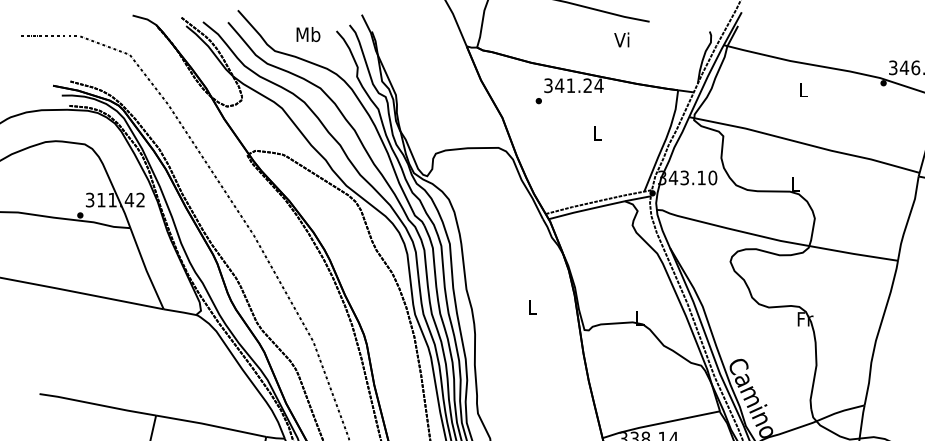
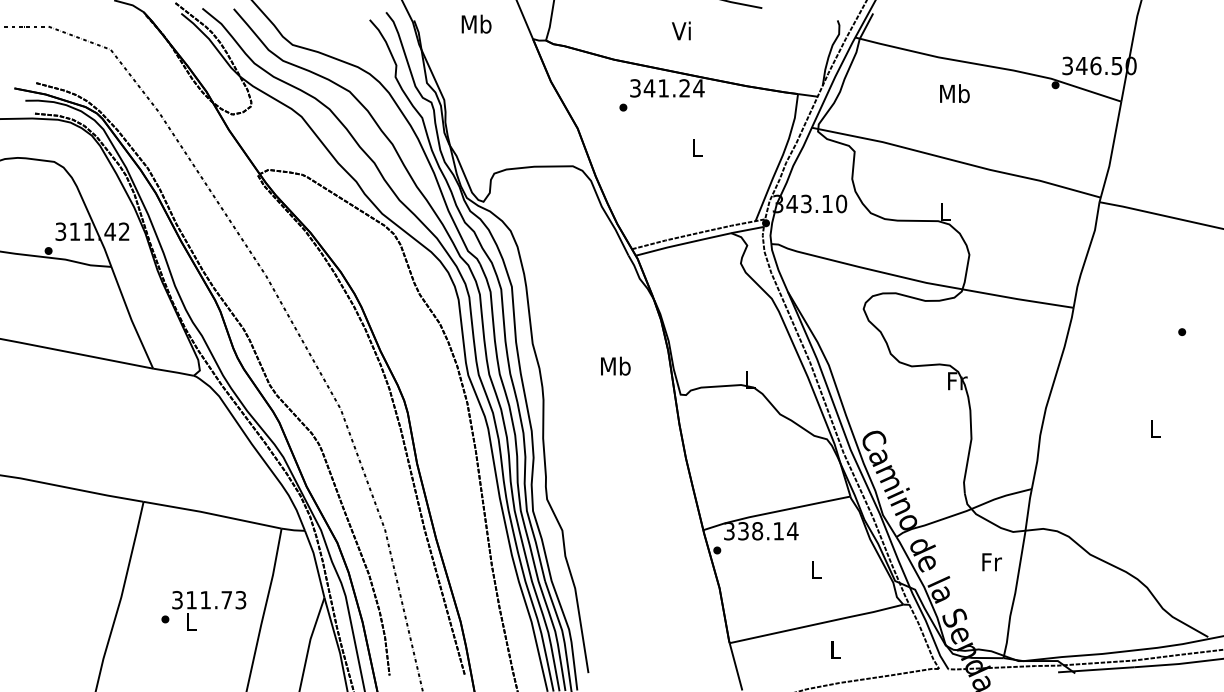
text: (308, 33) -> (476, 23), moved
text: (621, 39) -> (681, 30), moved
text: (802, 89) -> (954, 93), L -> Mb
text: (532, 306) -> (615, 365), L -> Mb

